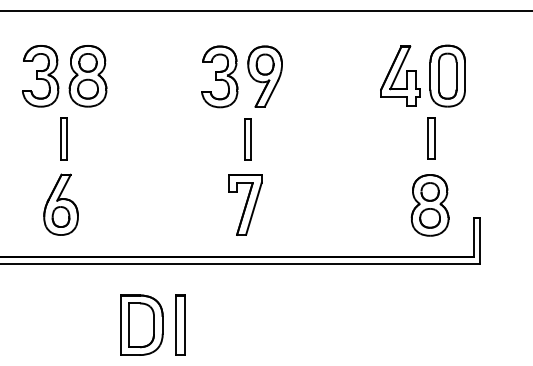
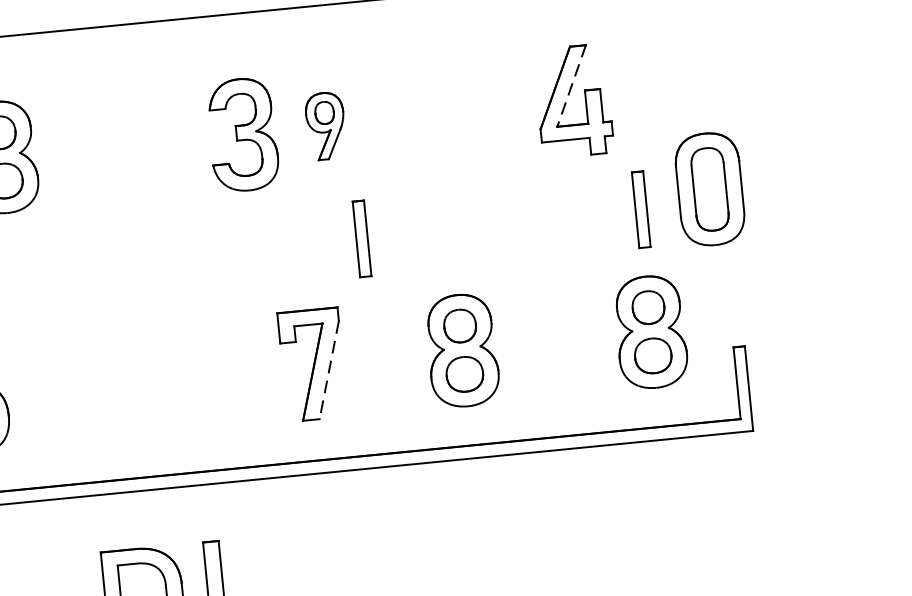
line: (400, 67) -> (571, 85), solid -> dashed
part: (447, 75) -> (709, 188), moved
part: (264, 76) -> (324, 126), size x0.6
part: (247, 139) -> (361, 238), moved
part: (326, 205) -> (461, 350), added
line: (253, 209) -> (328, 371), solid -> dashed

